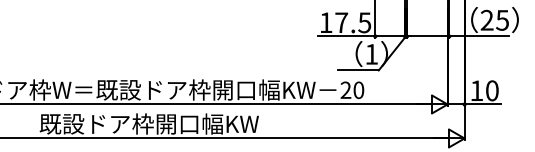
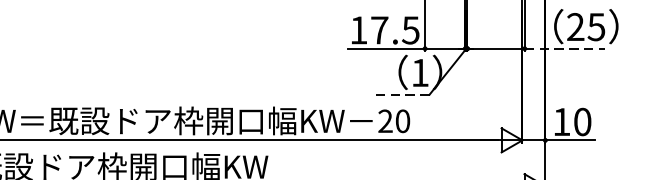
line: (479, 36) -> (565, 48), solid -> dashed
line: (357, 70) -> (401, 94), solid -> dashed

